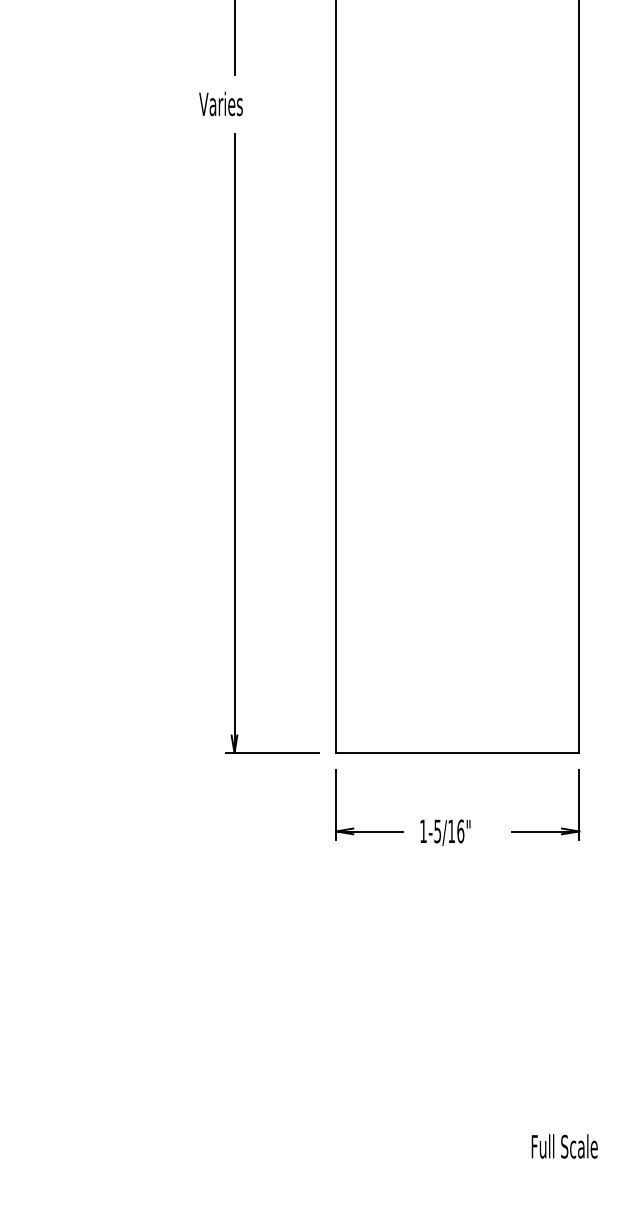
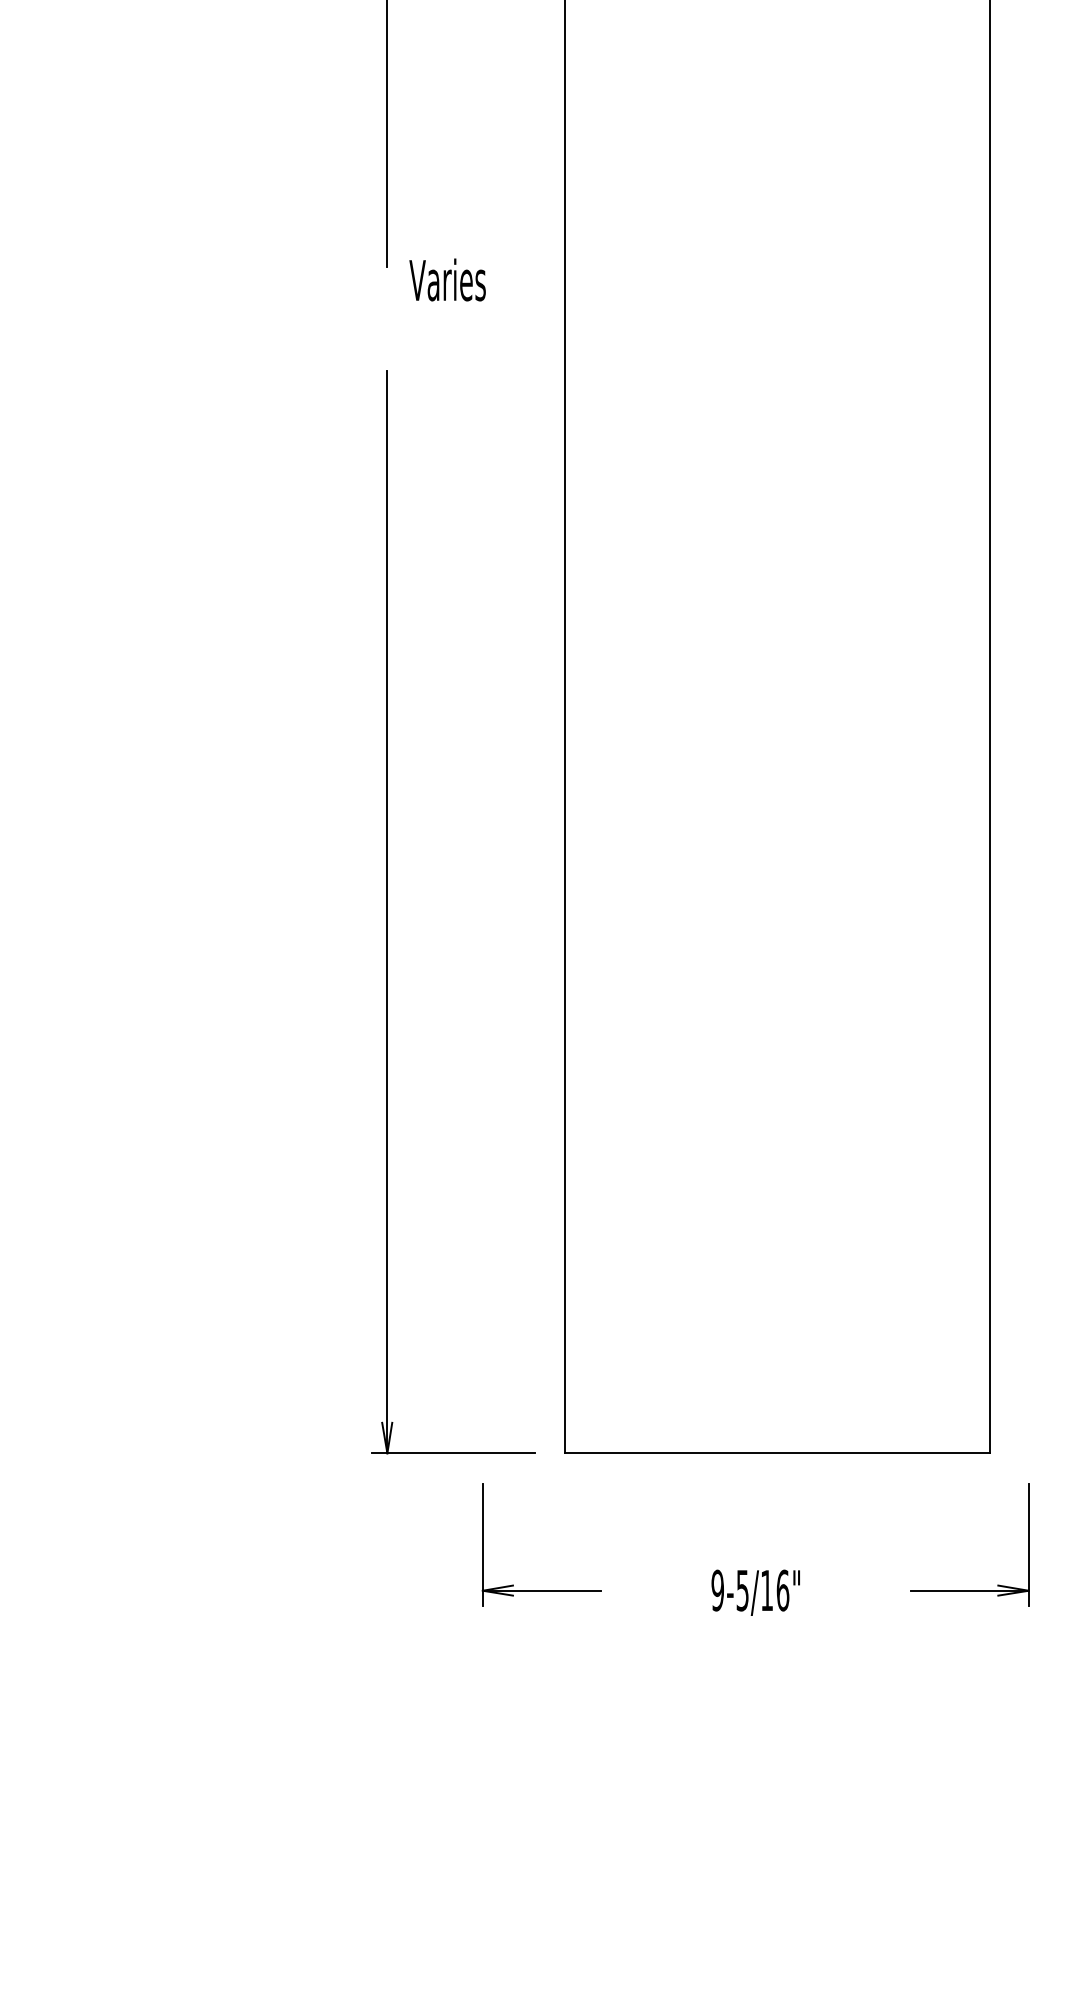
text: (220, 103) -> (446, 279), moved
part: (369, 831) -> (541, 1590), moved
text: (423, 831) -> (717, 1590), 1-5/16" -> 9-5/16"
part: (545, 831) -> (969, 1590), moved

